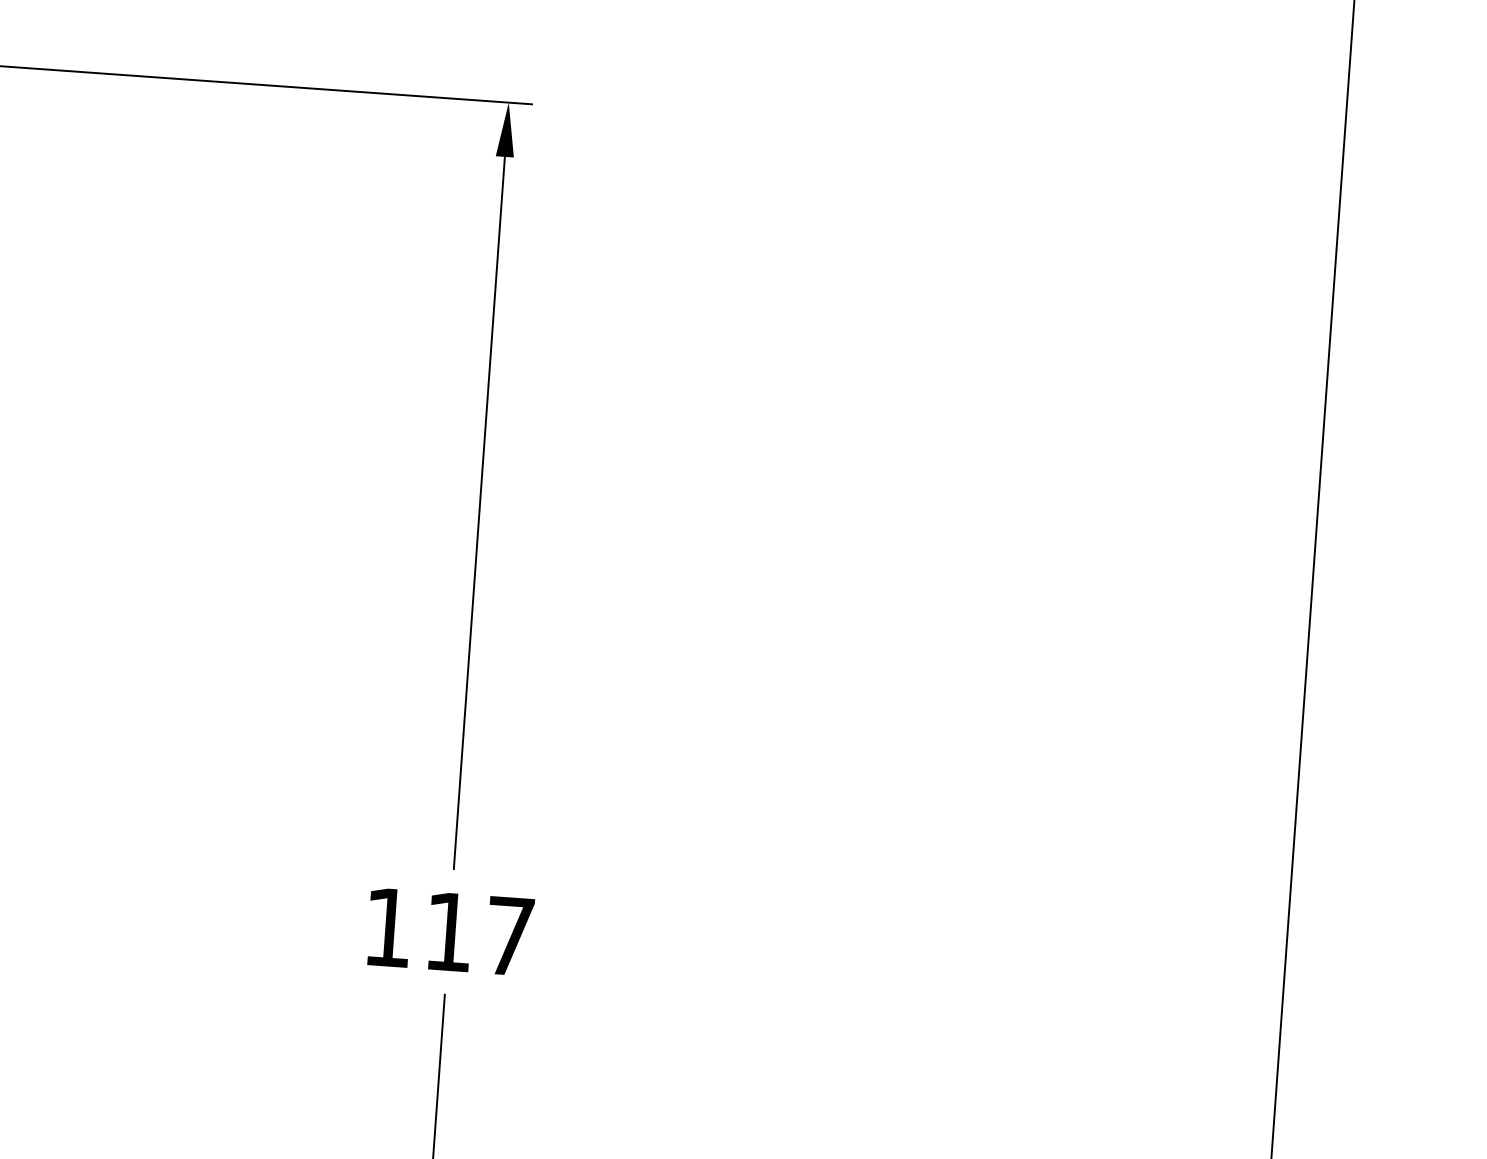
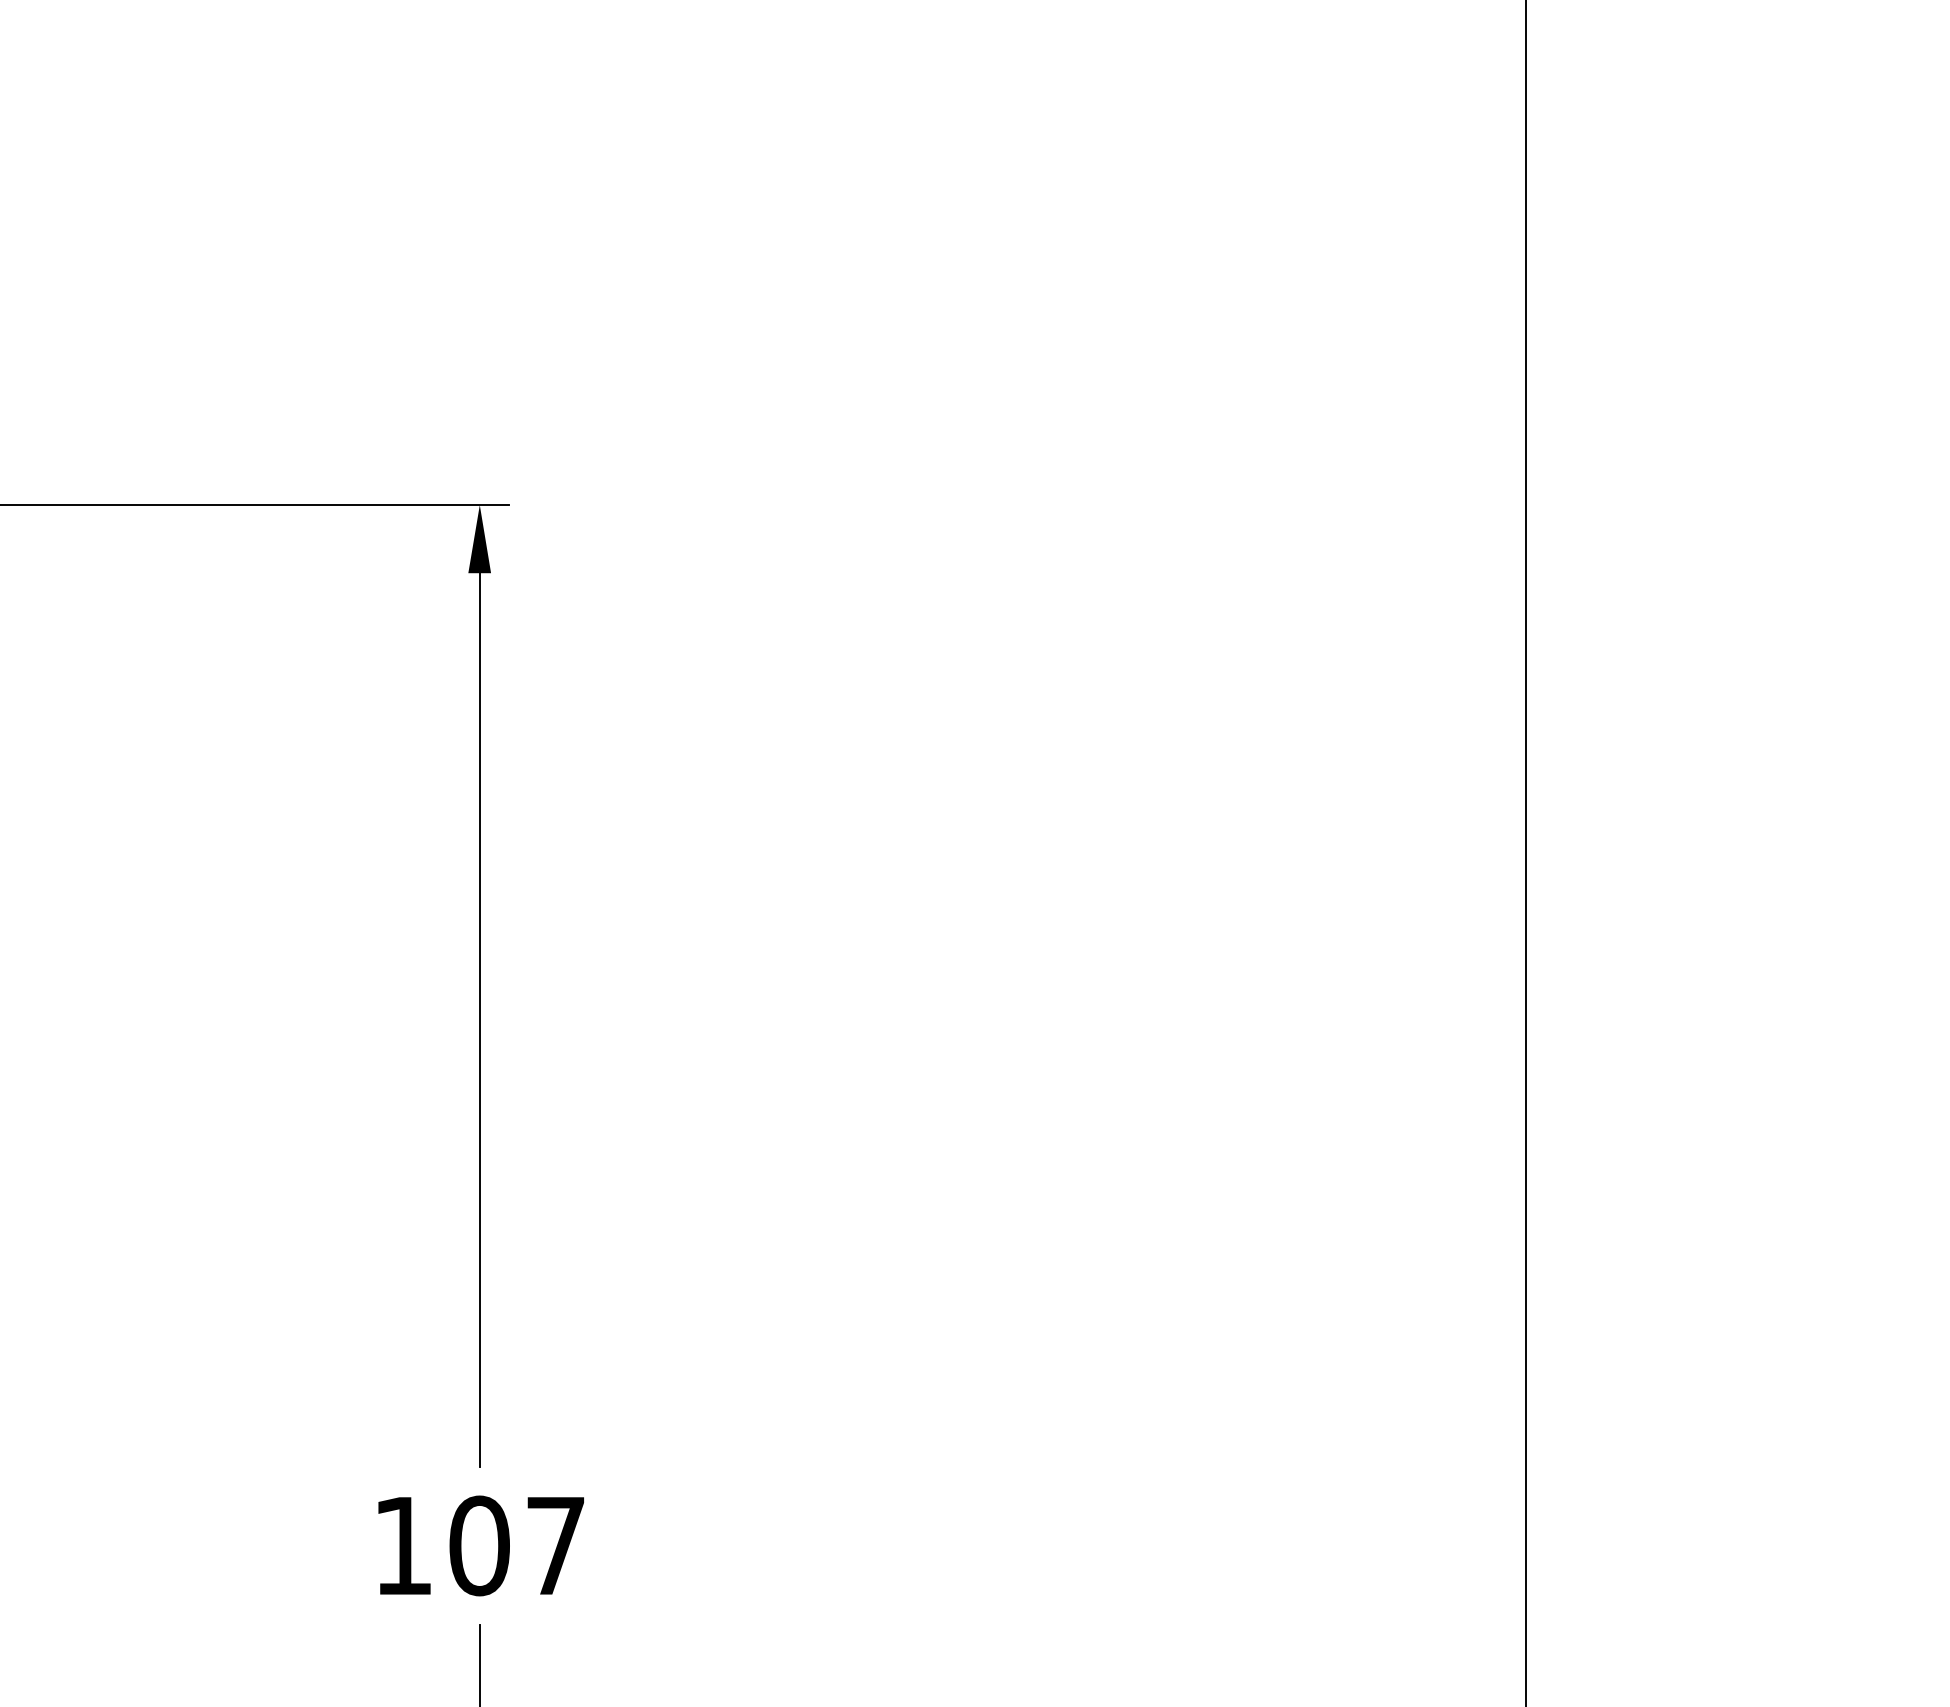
text: (449, 931) -> (479, 1545), 117 -> 107

